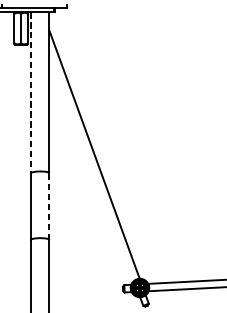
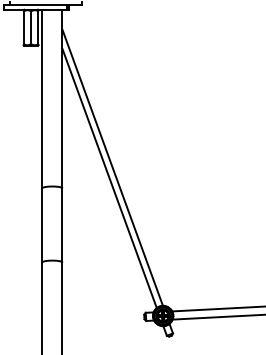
line: (31, 93) -> (42, 99), dashed -> solid
line: (91, 164) -> (109, 178), added
line: (49, 205) -> (62, 224), dashed -> solid

